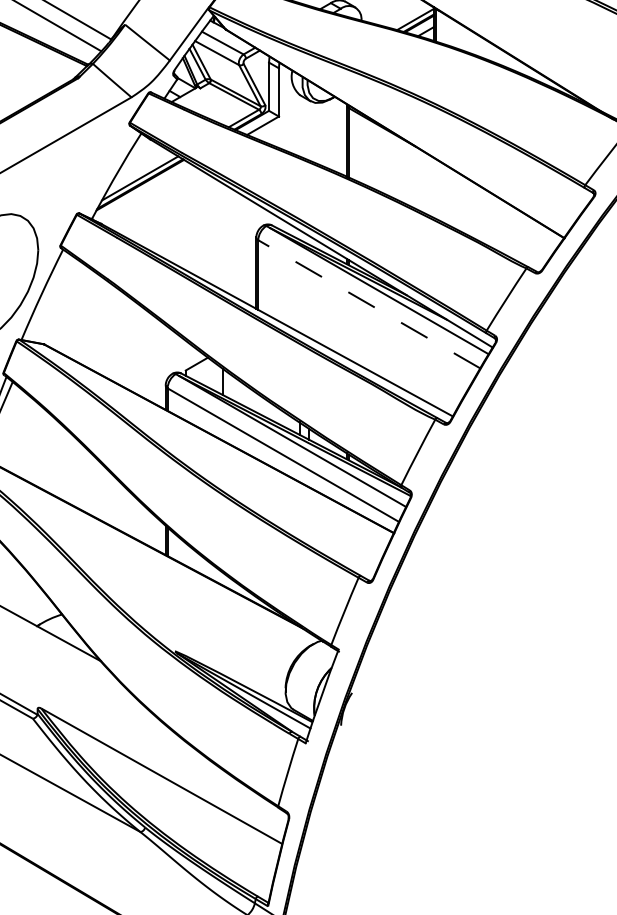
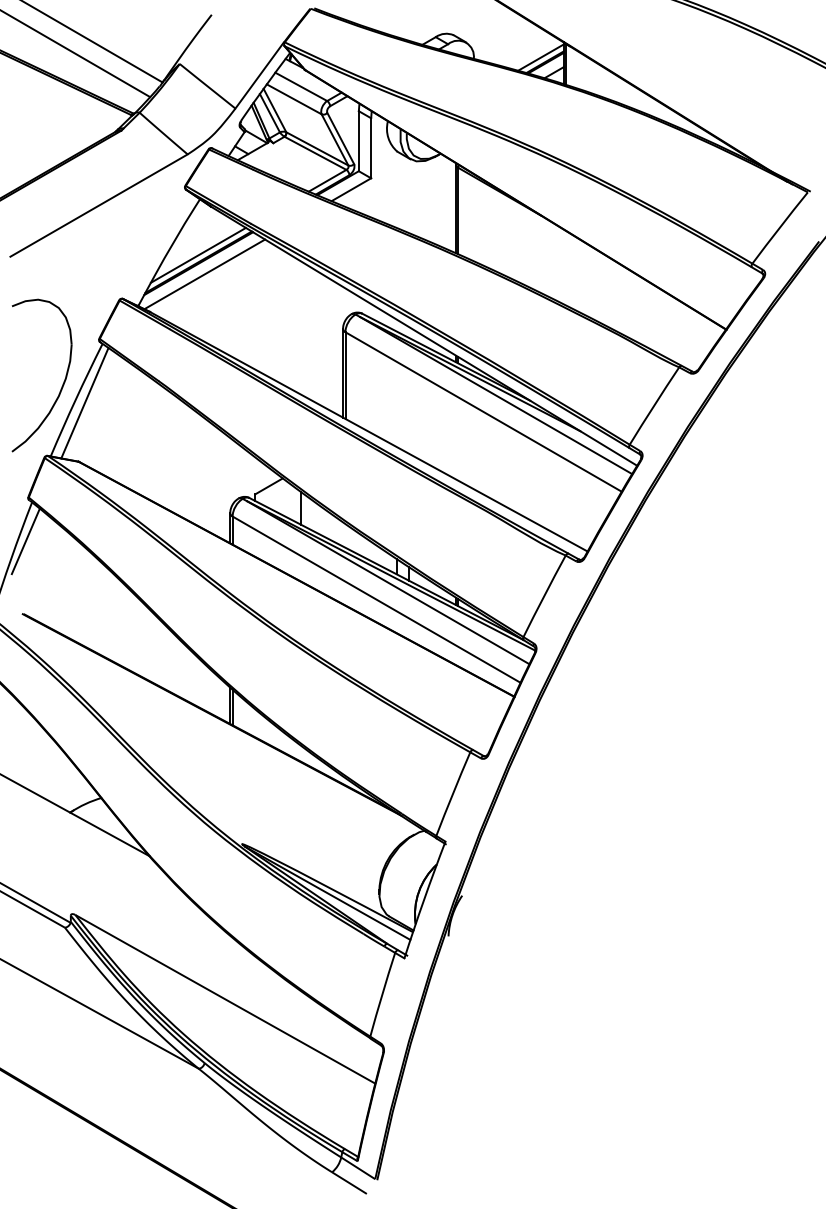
line: (145, 193) -> (204, 274), added
line: (48, 297) -> (84, 403), added
line: (369, 303) -> (483, 411), dashed -> solid

